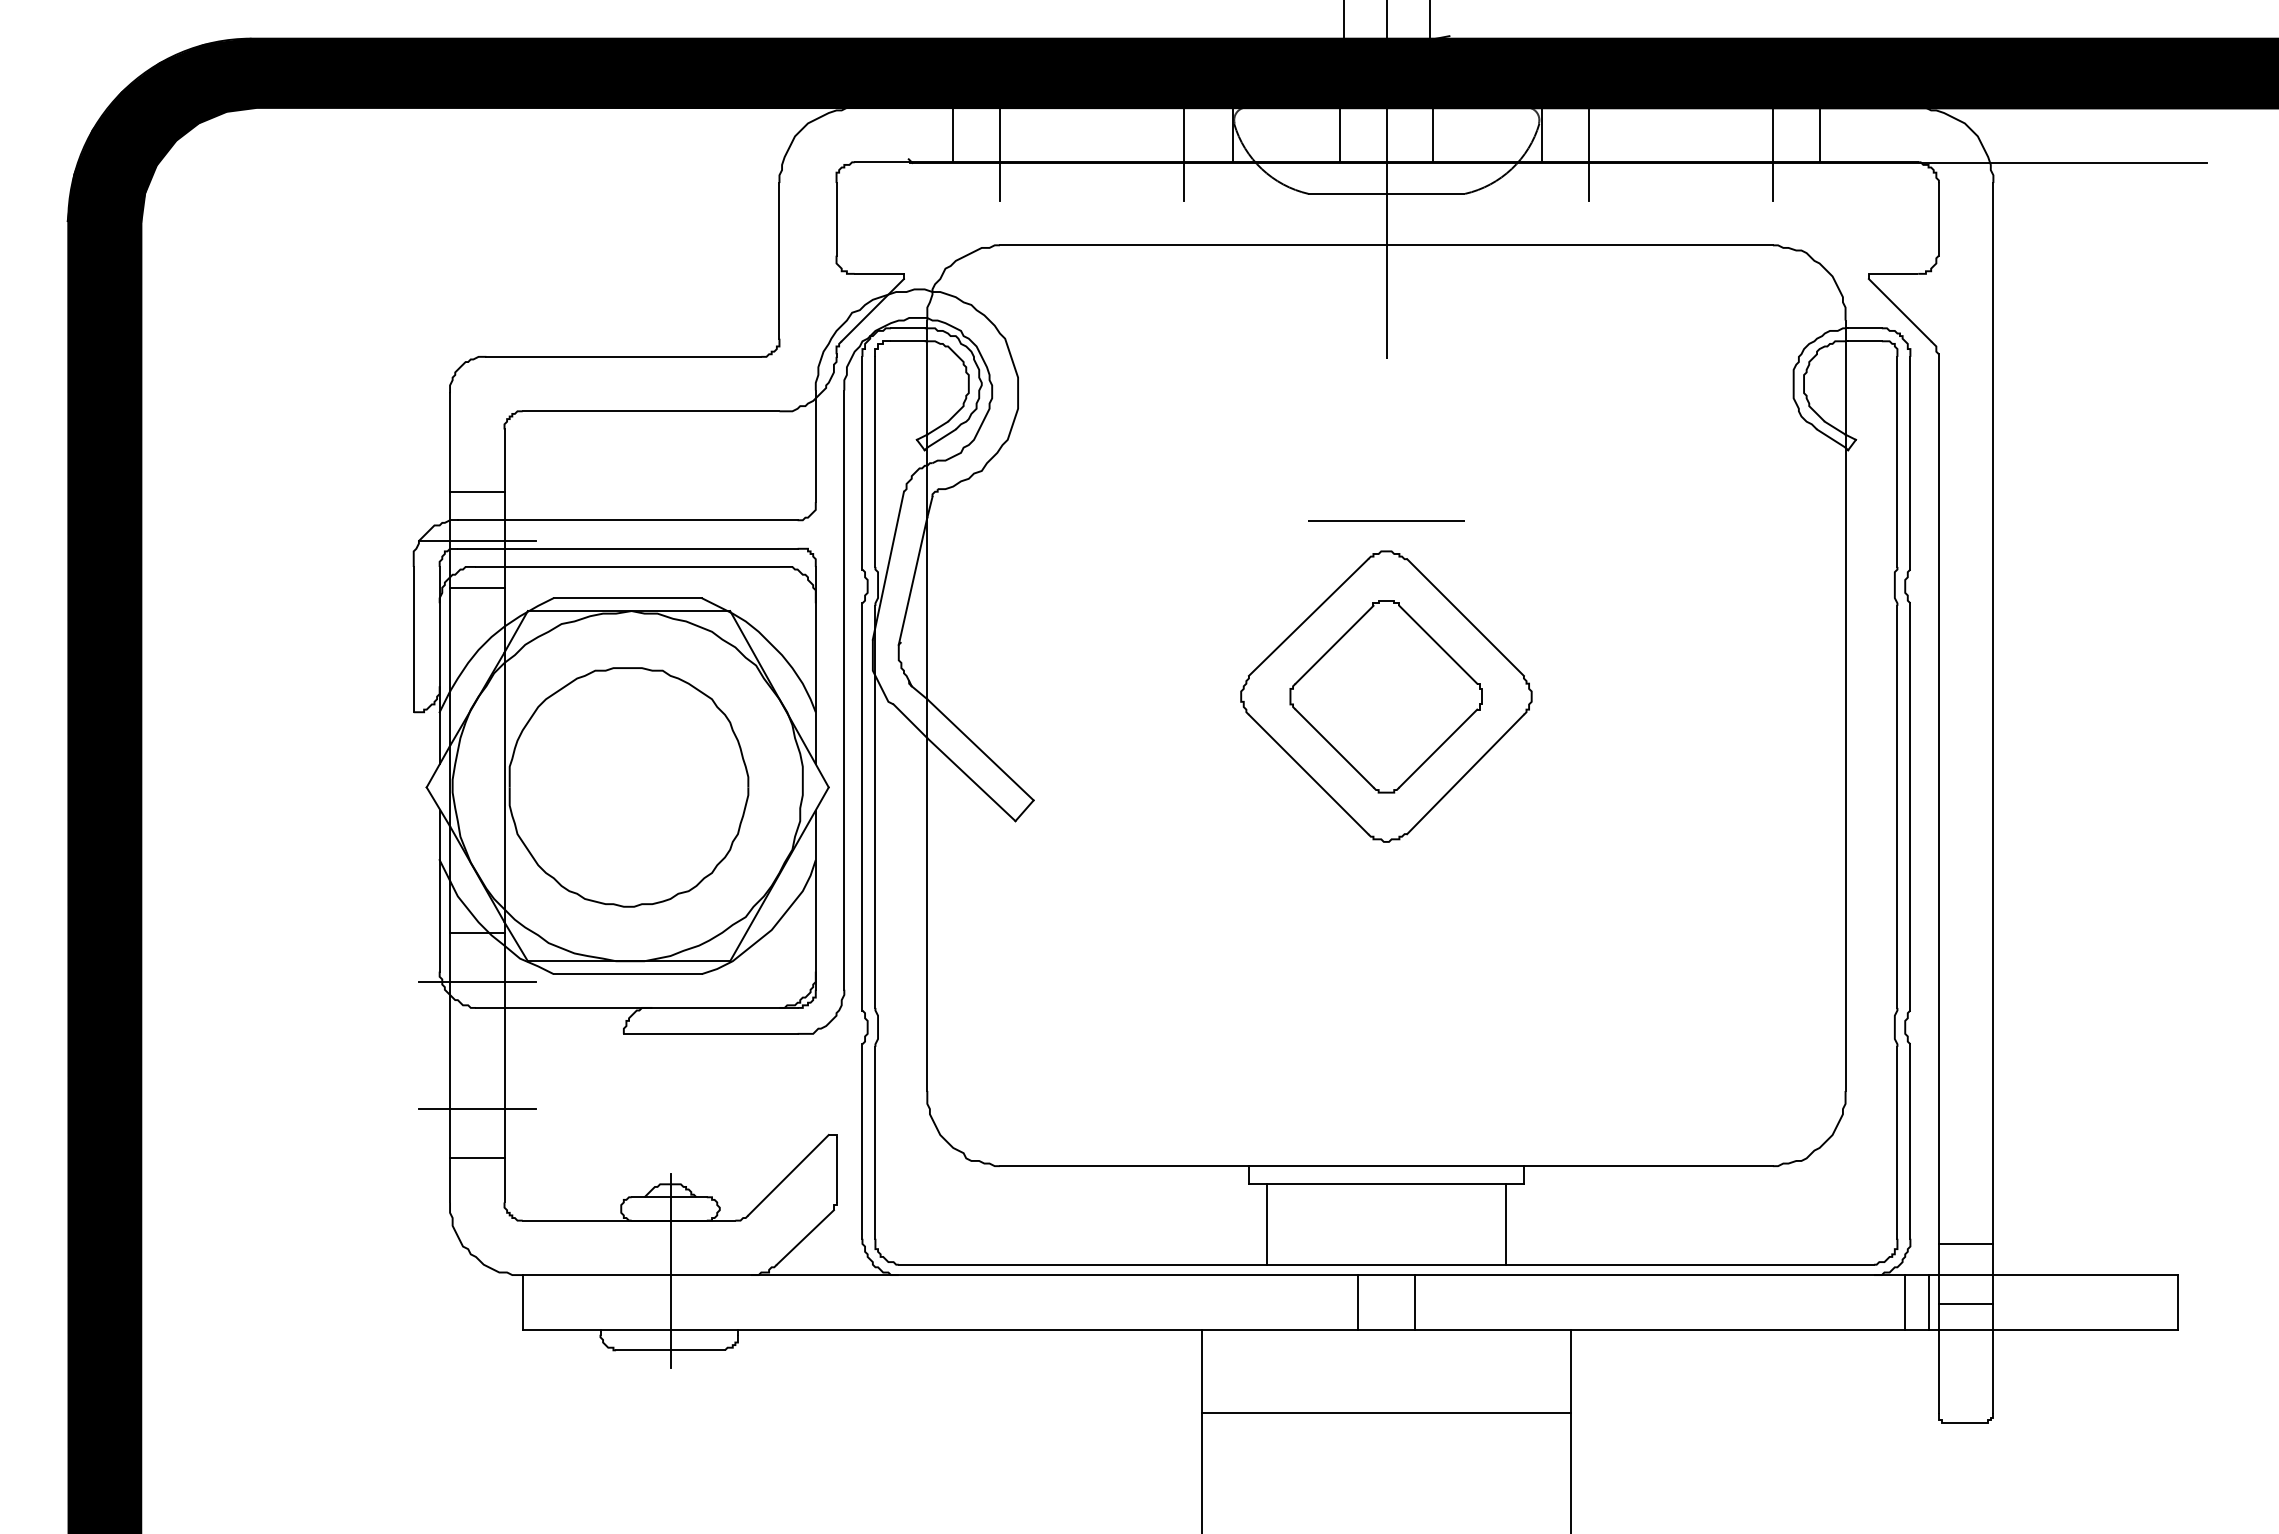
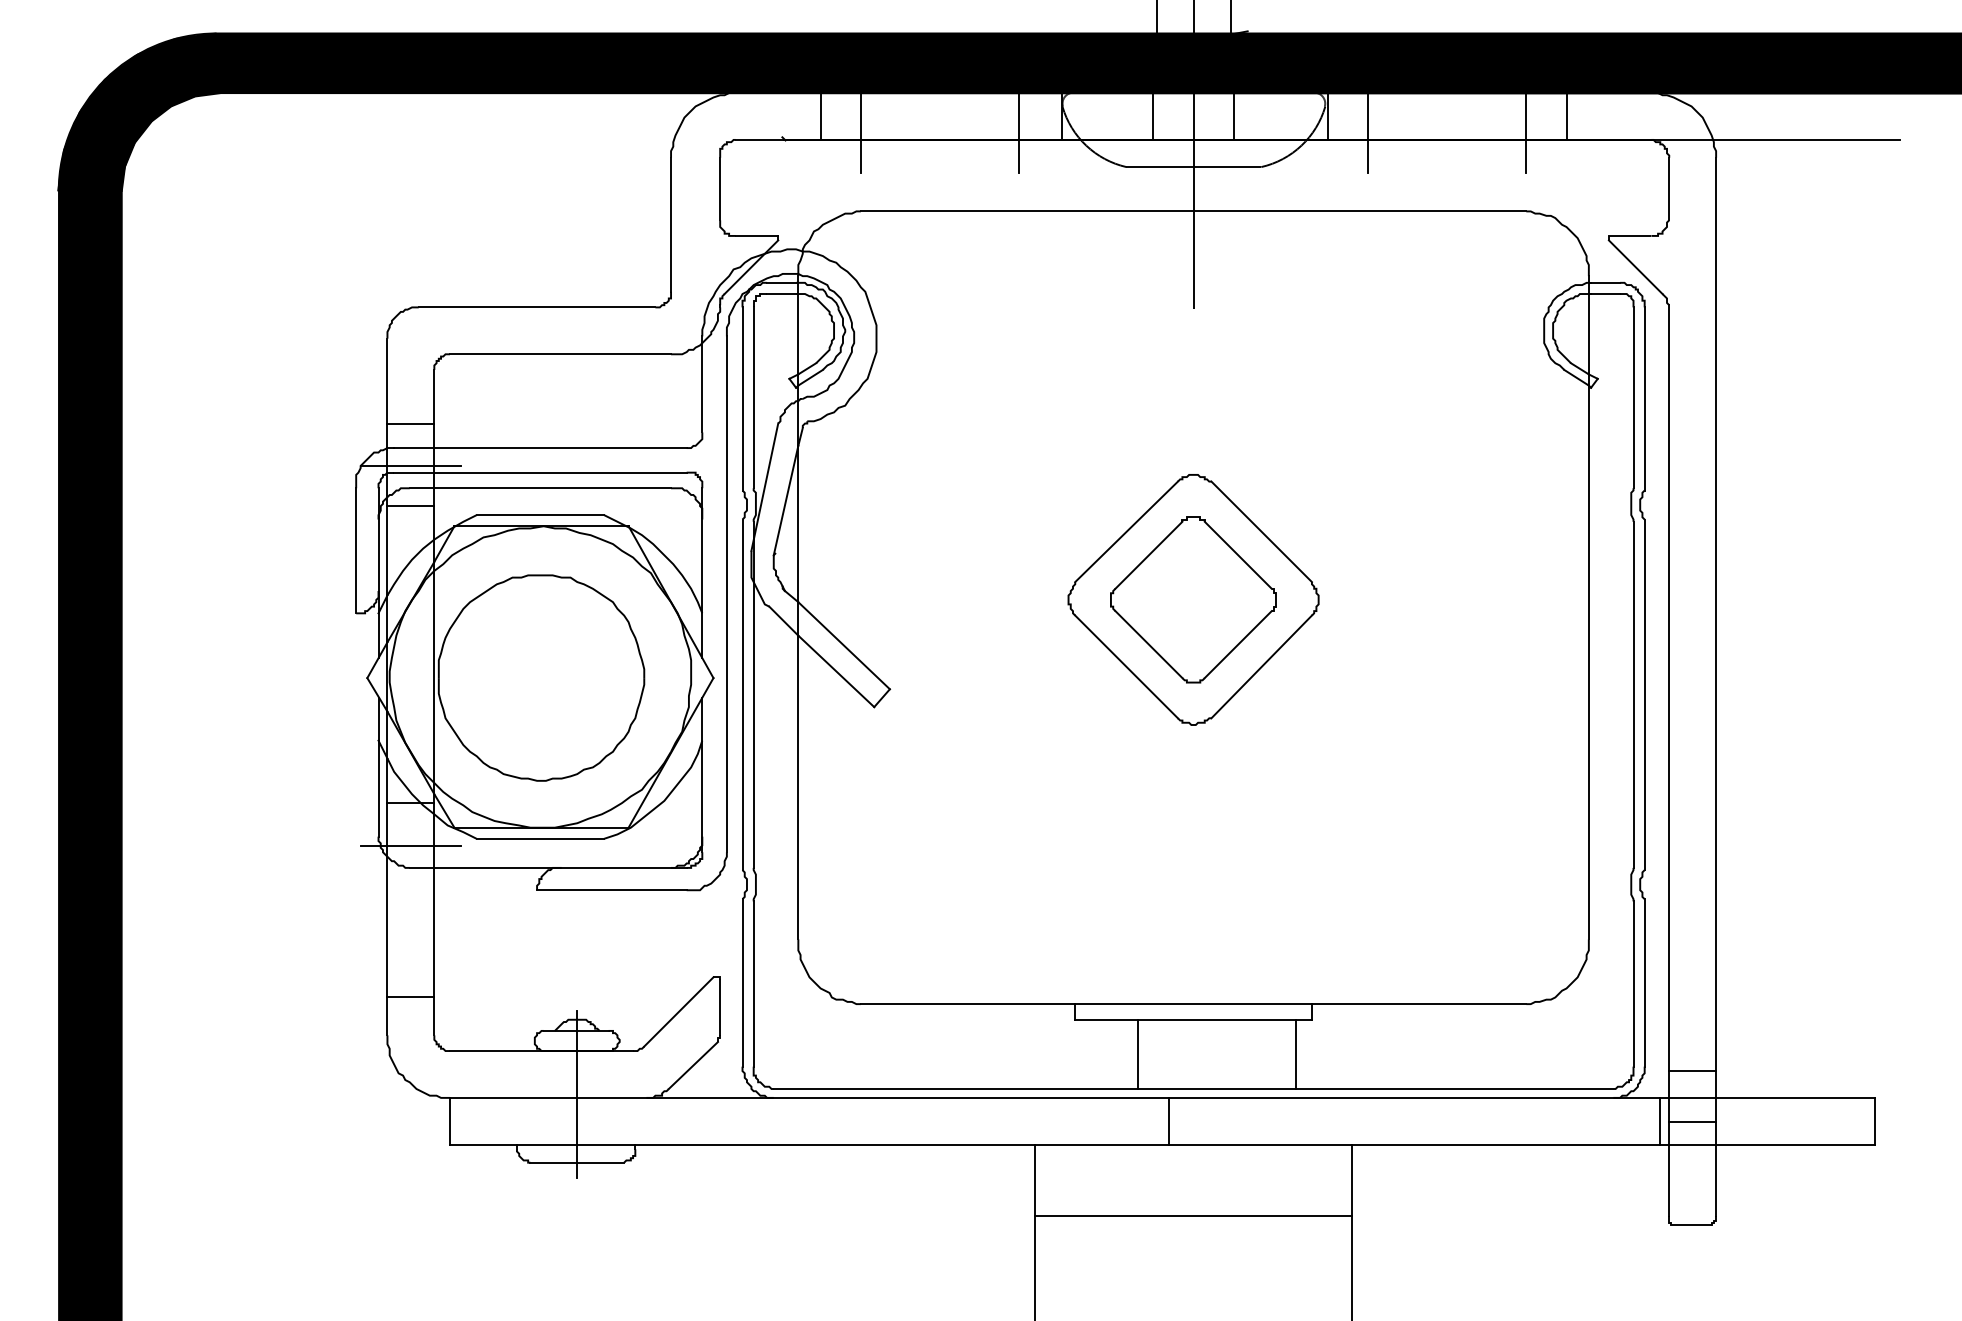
line: (1386, 520) -> (1193, 448), removed
line: (476, 1109) -> (410, 955), removed
line: (1267, 1224) -> (1138, 1054), moved
line: (1414, 1302) -> (1217, 1121), removed
line: (1905, 1302) -> (1640, 1121), removed

